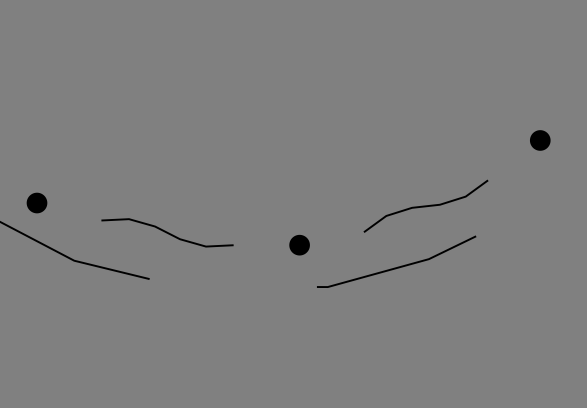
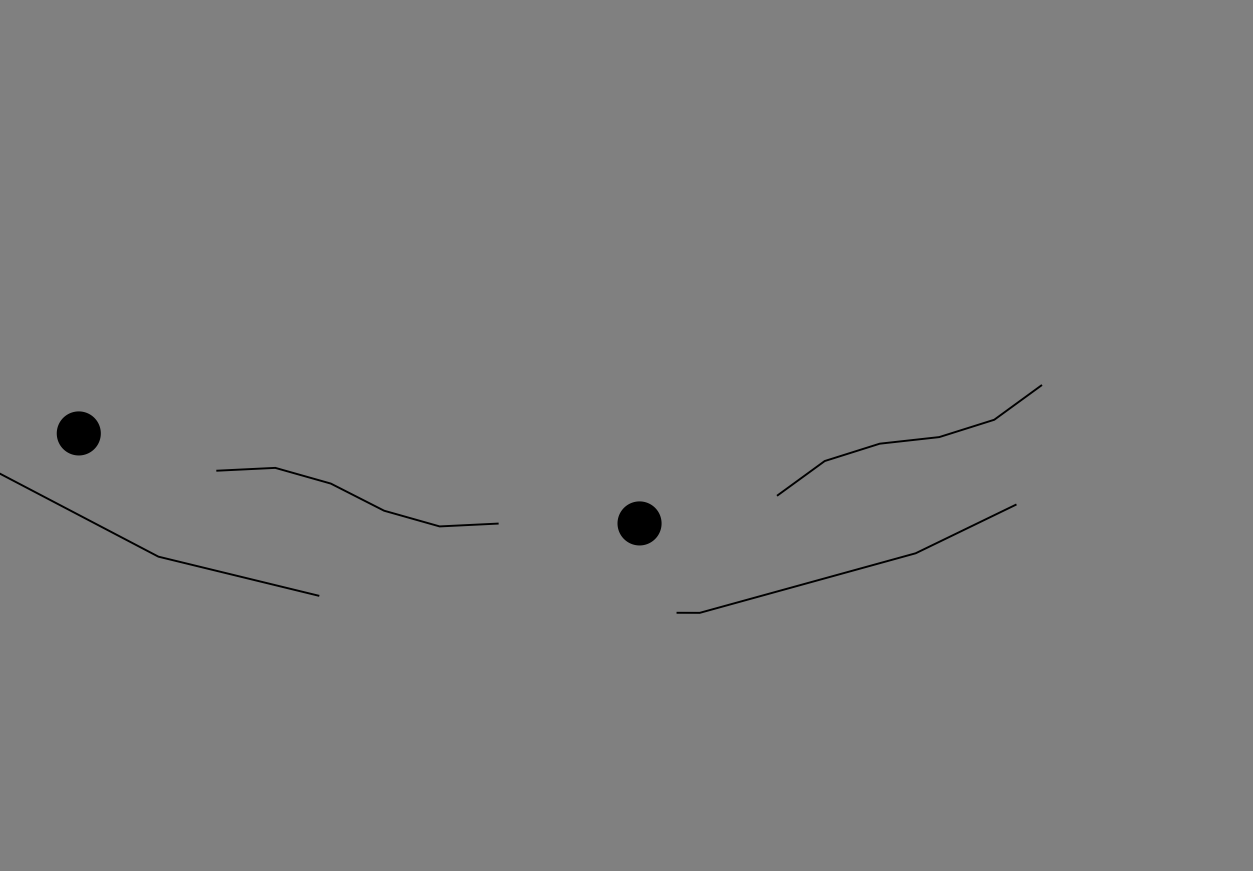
fill: (539, 140) -> (1151, 299), removed

